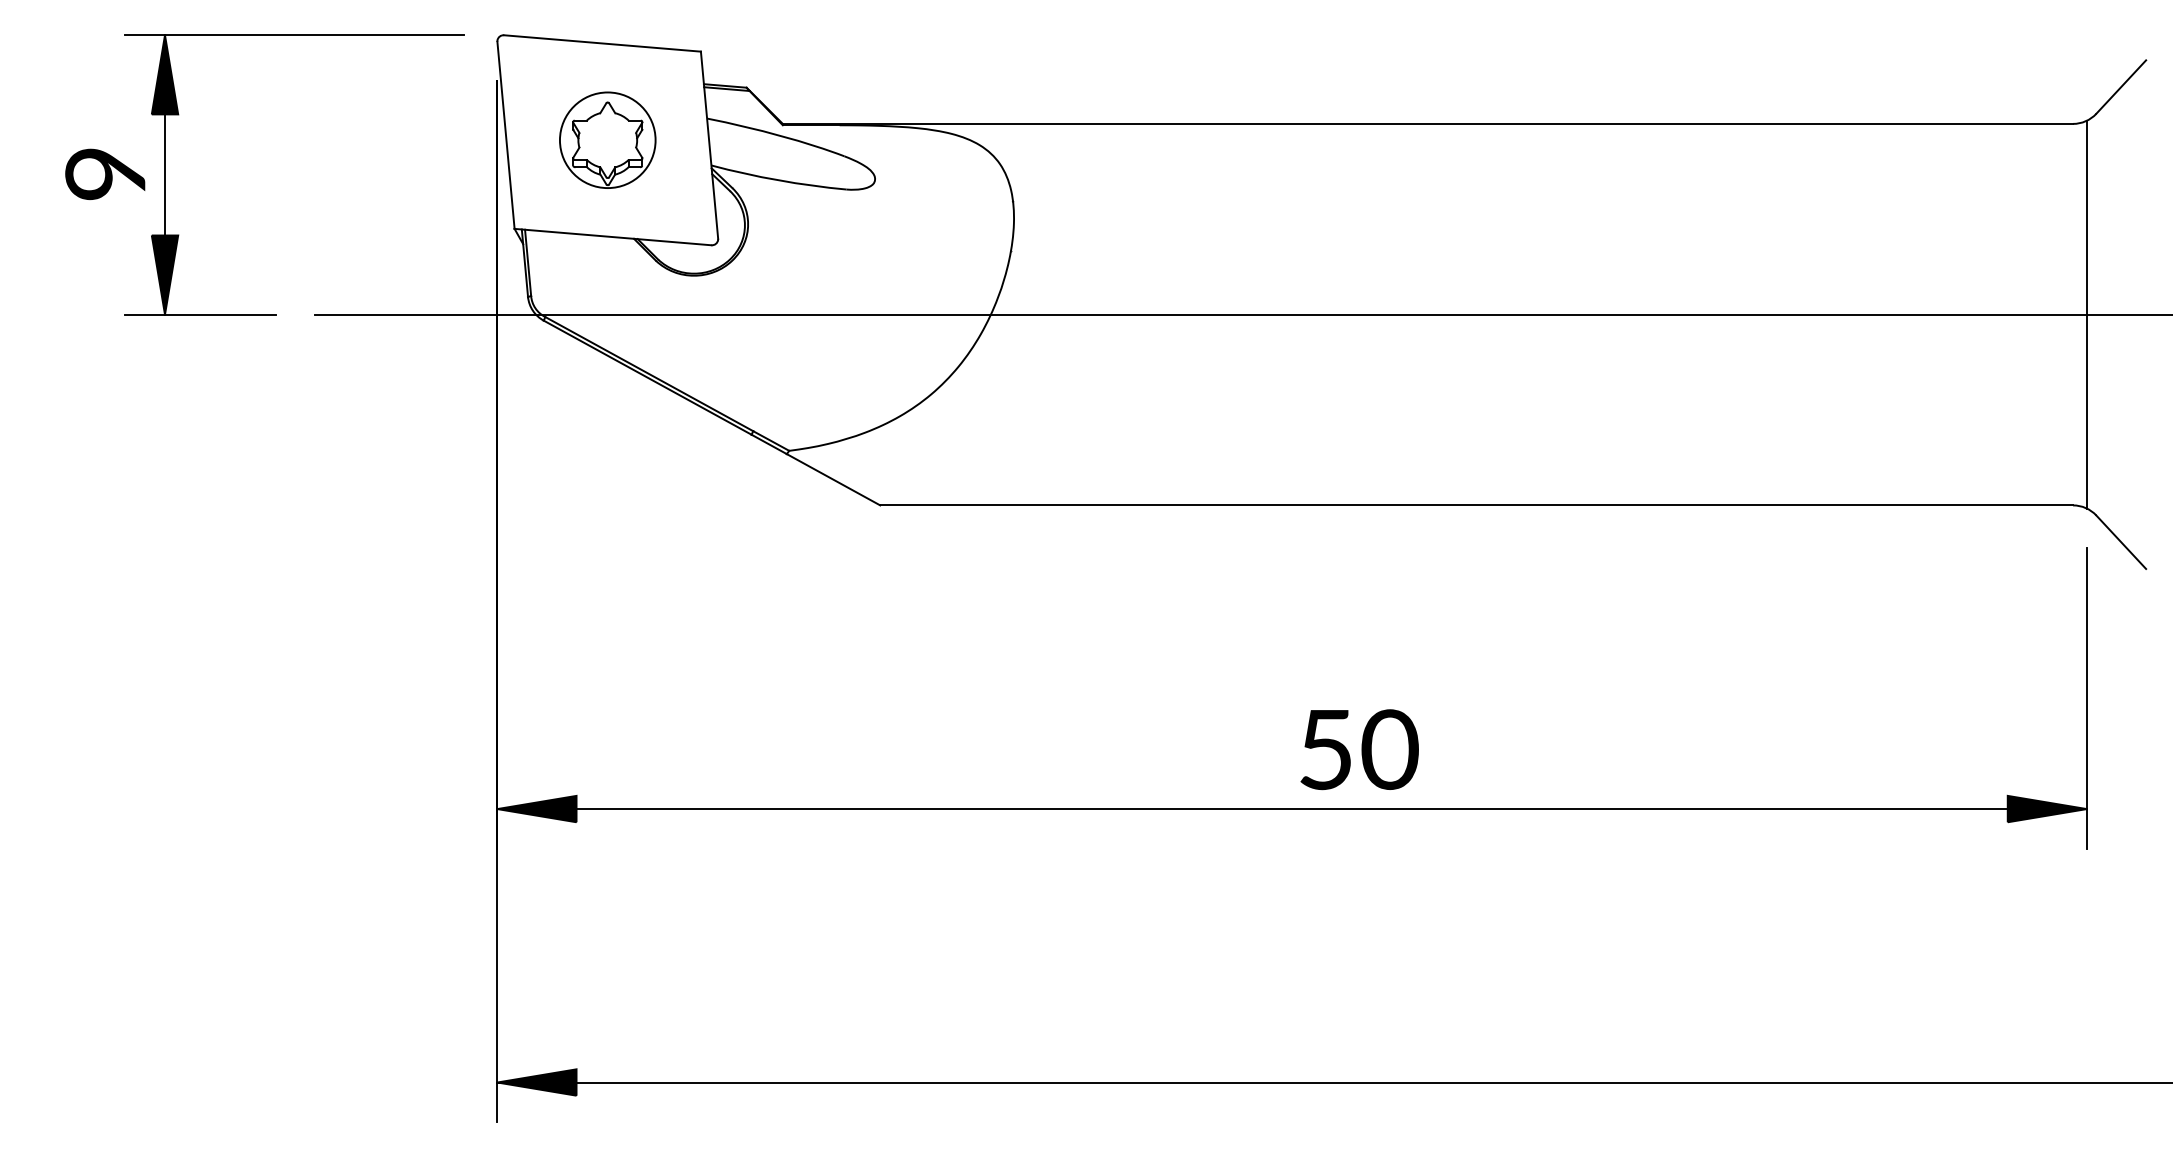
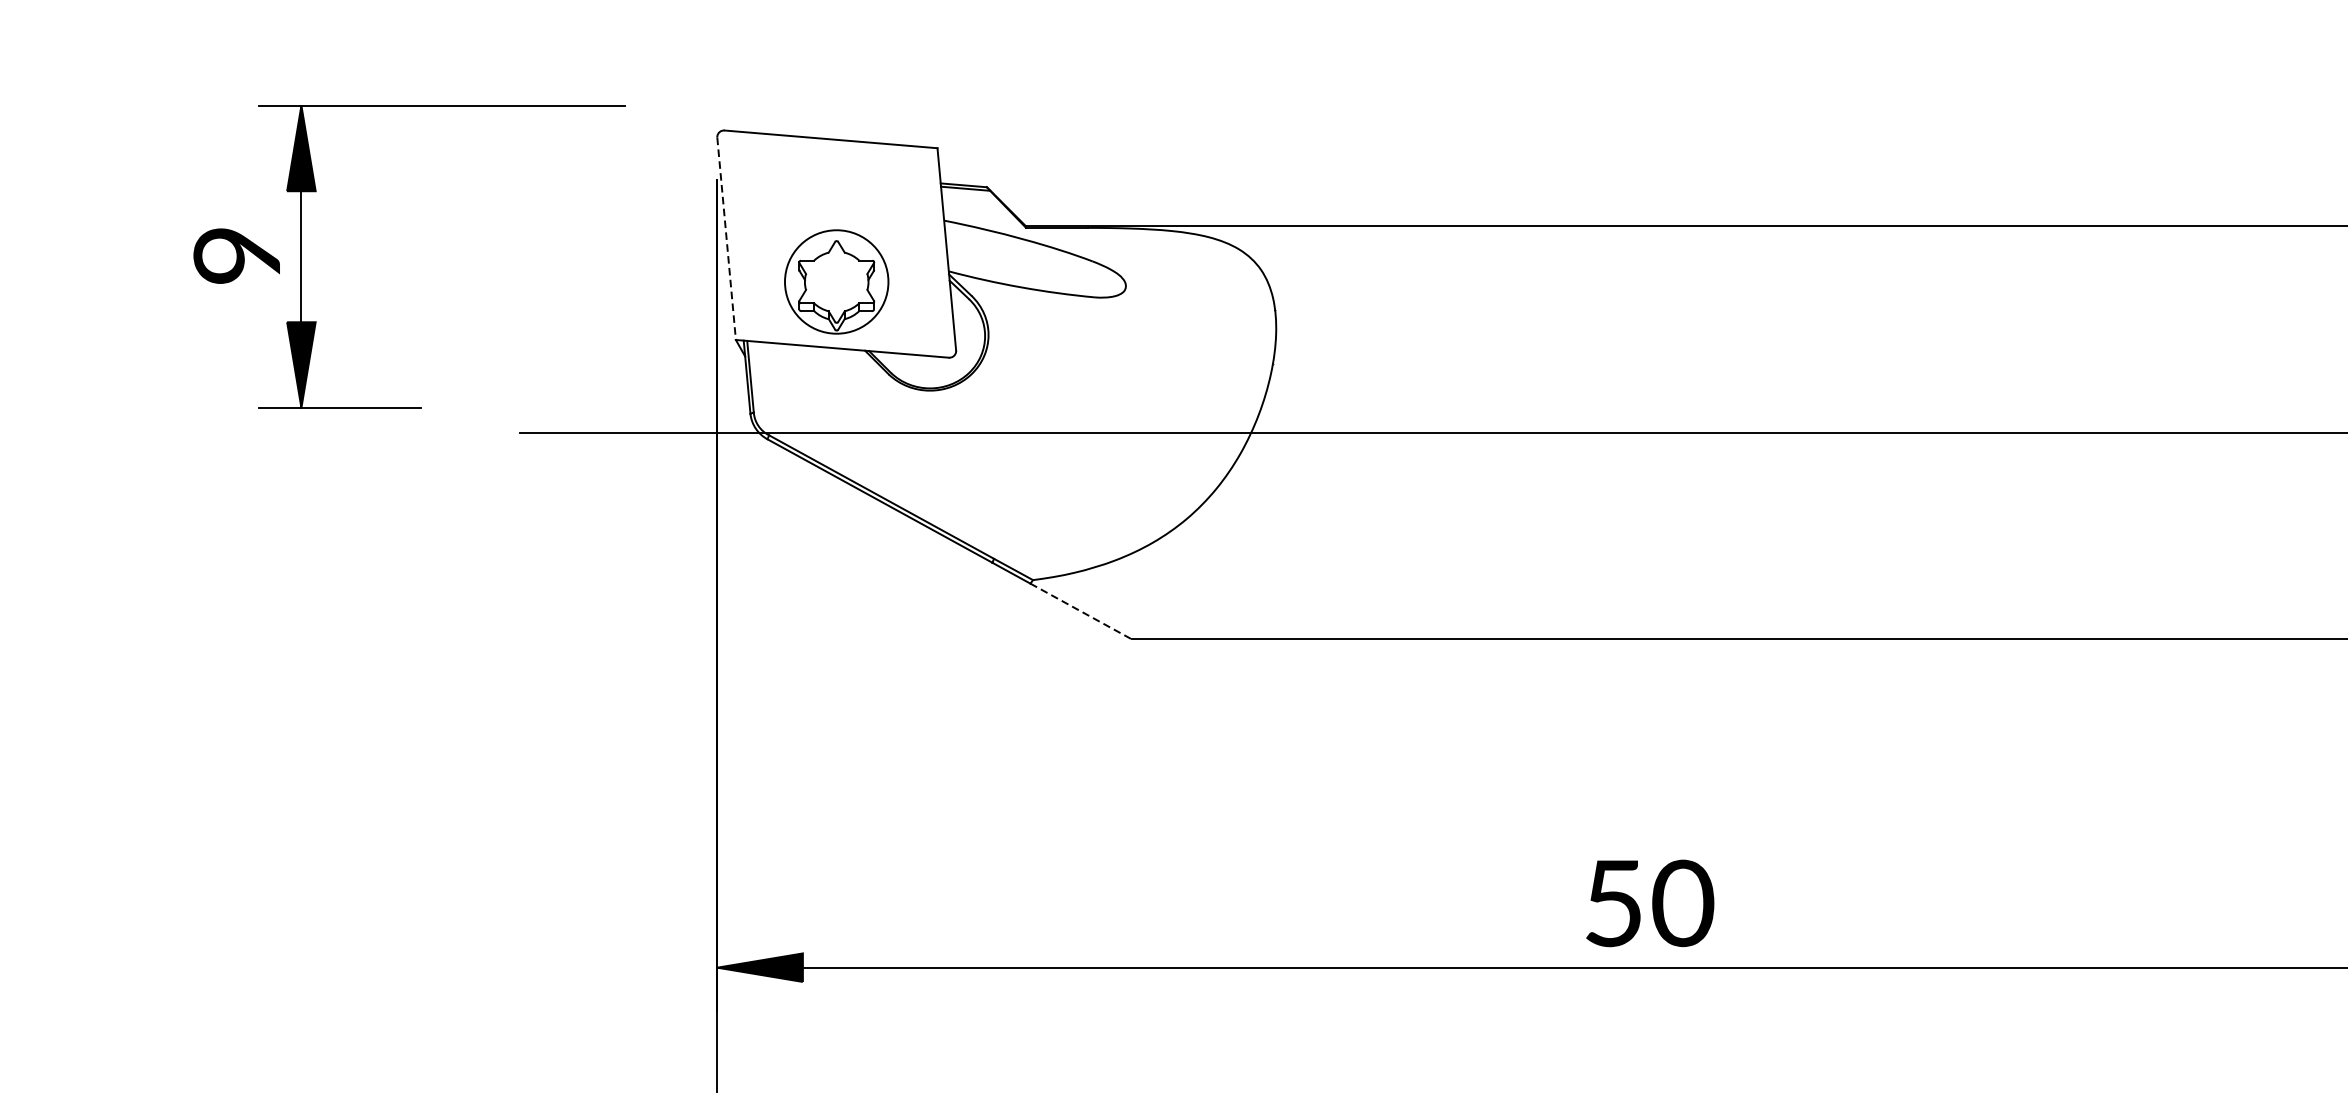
line: (506, 135) -> (727, 238), solid -> dashed
part: (607, 139) -> (836, 281), moved
part: (165, 174) -> (301, 256), moved
line: (833, 480) -> (1080, 612), solid -> dashed

